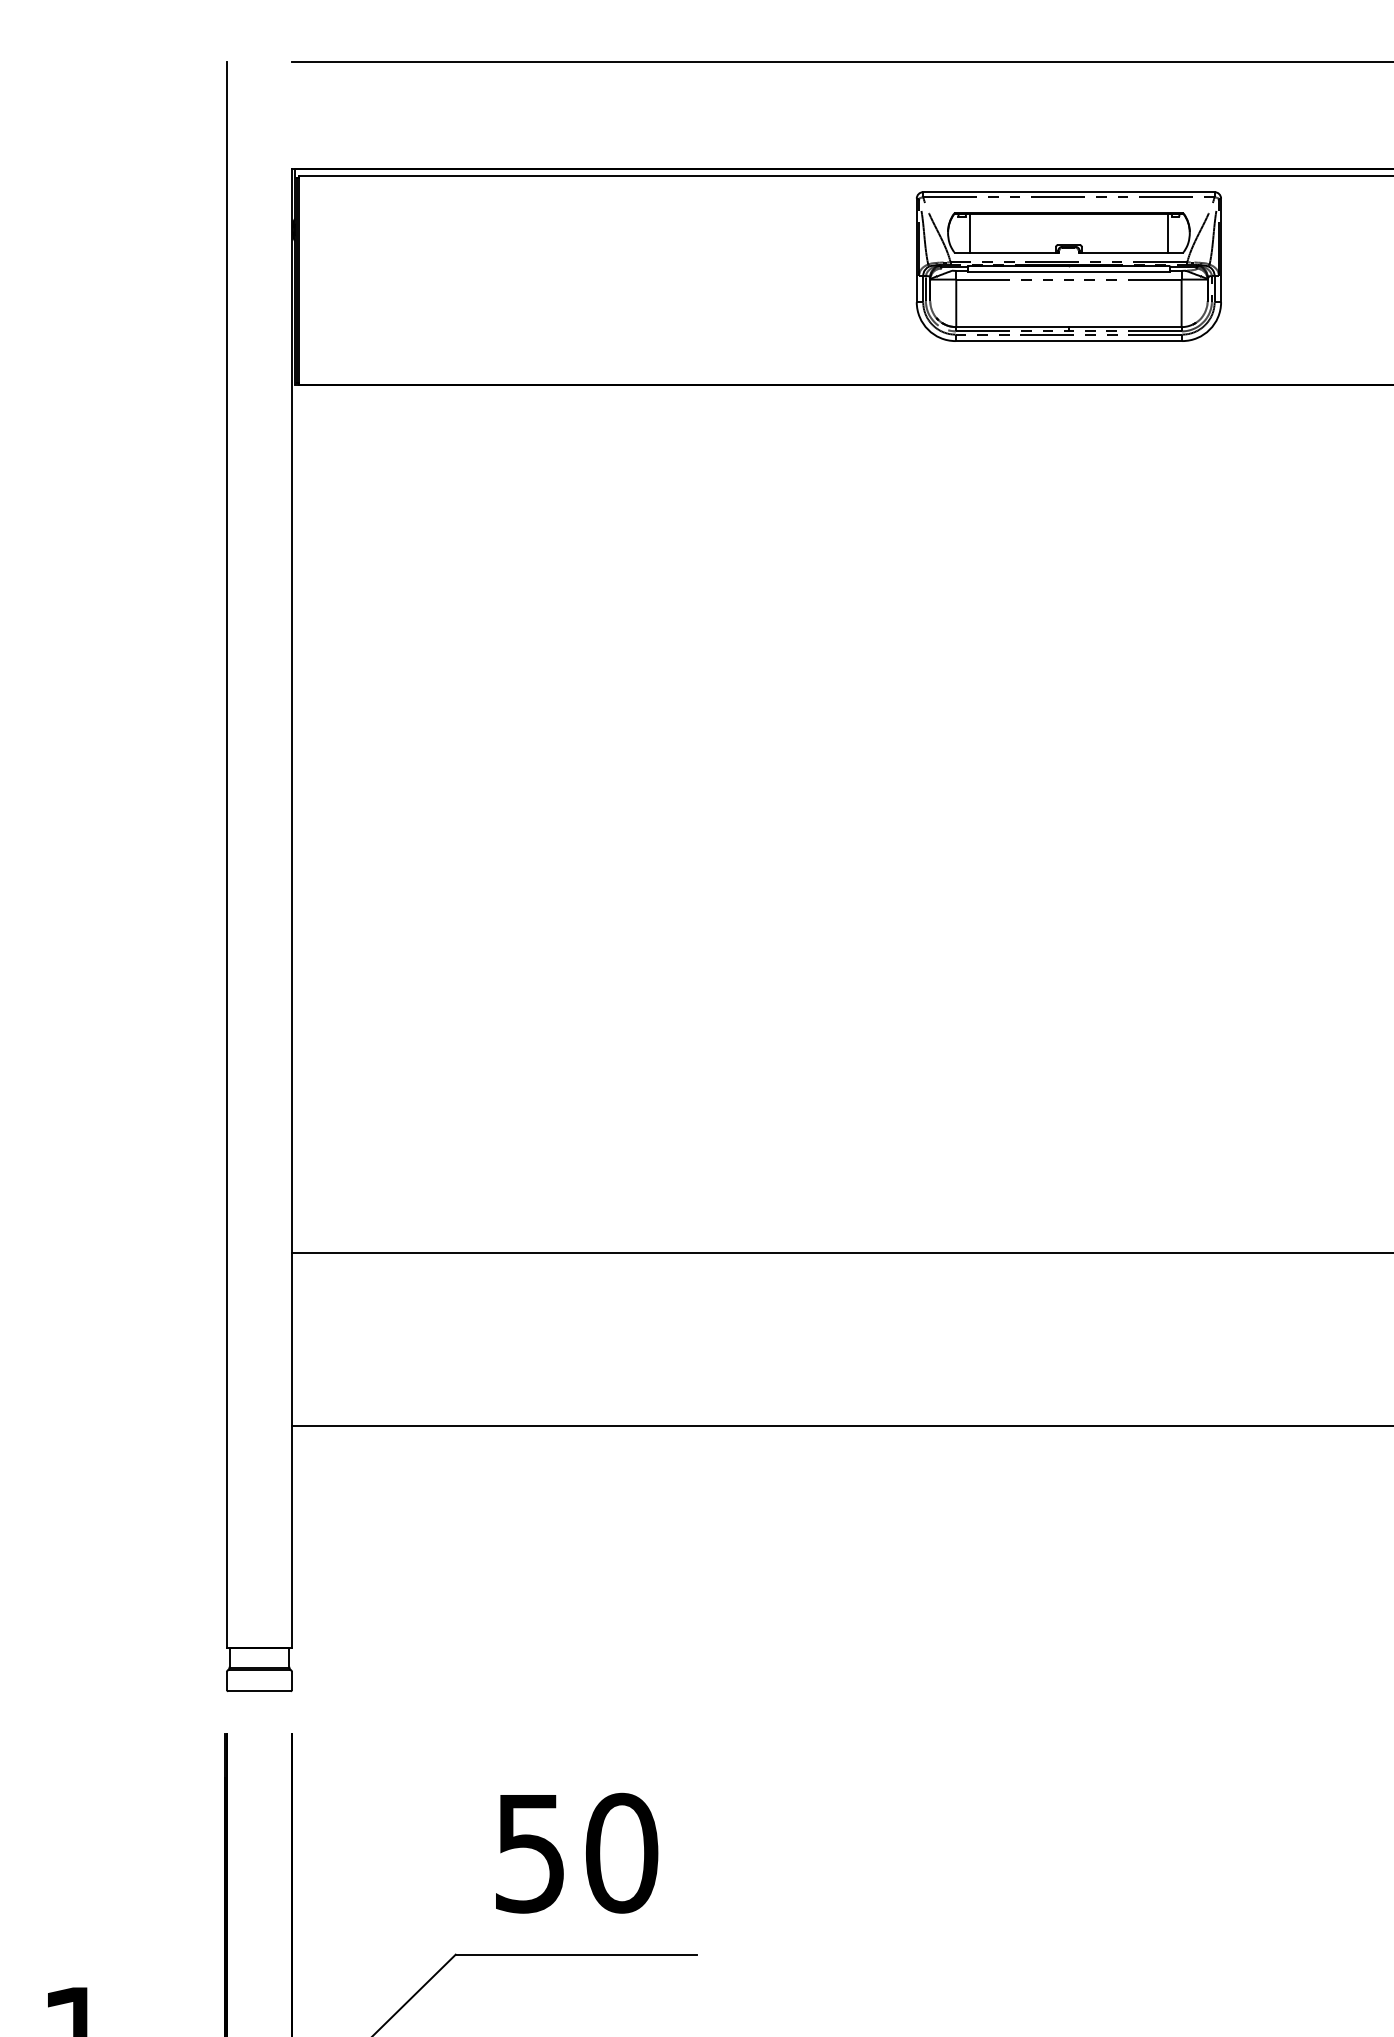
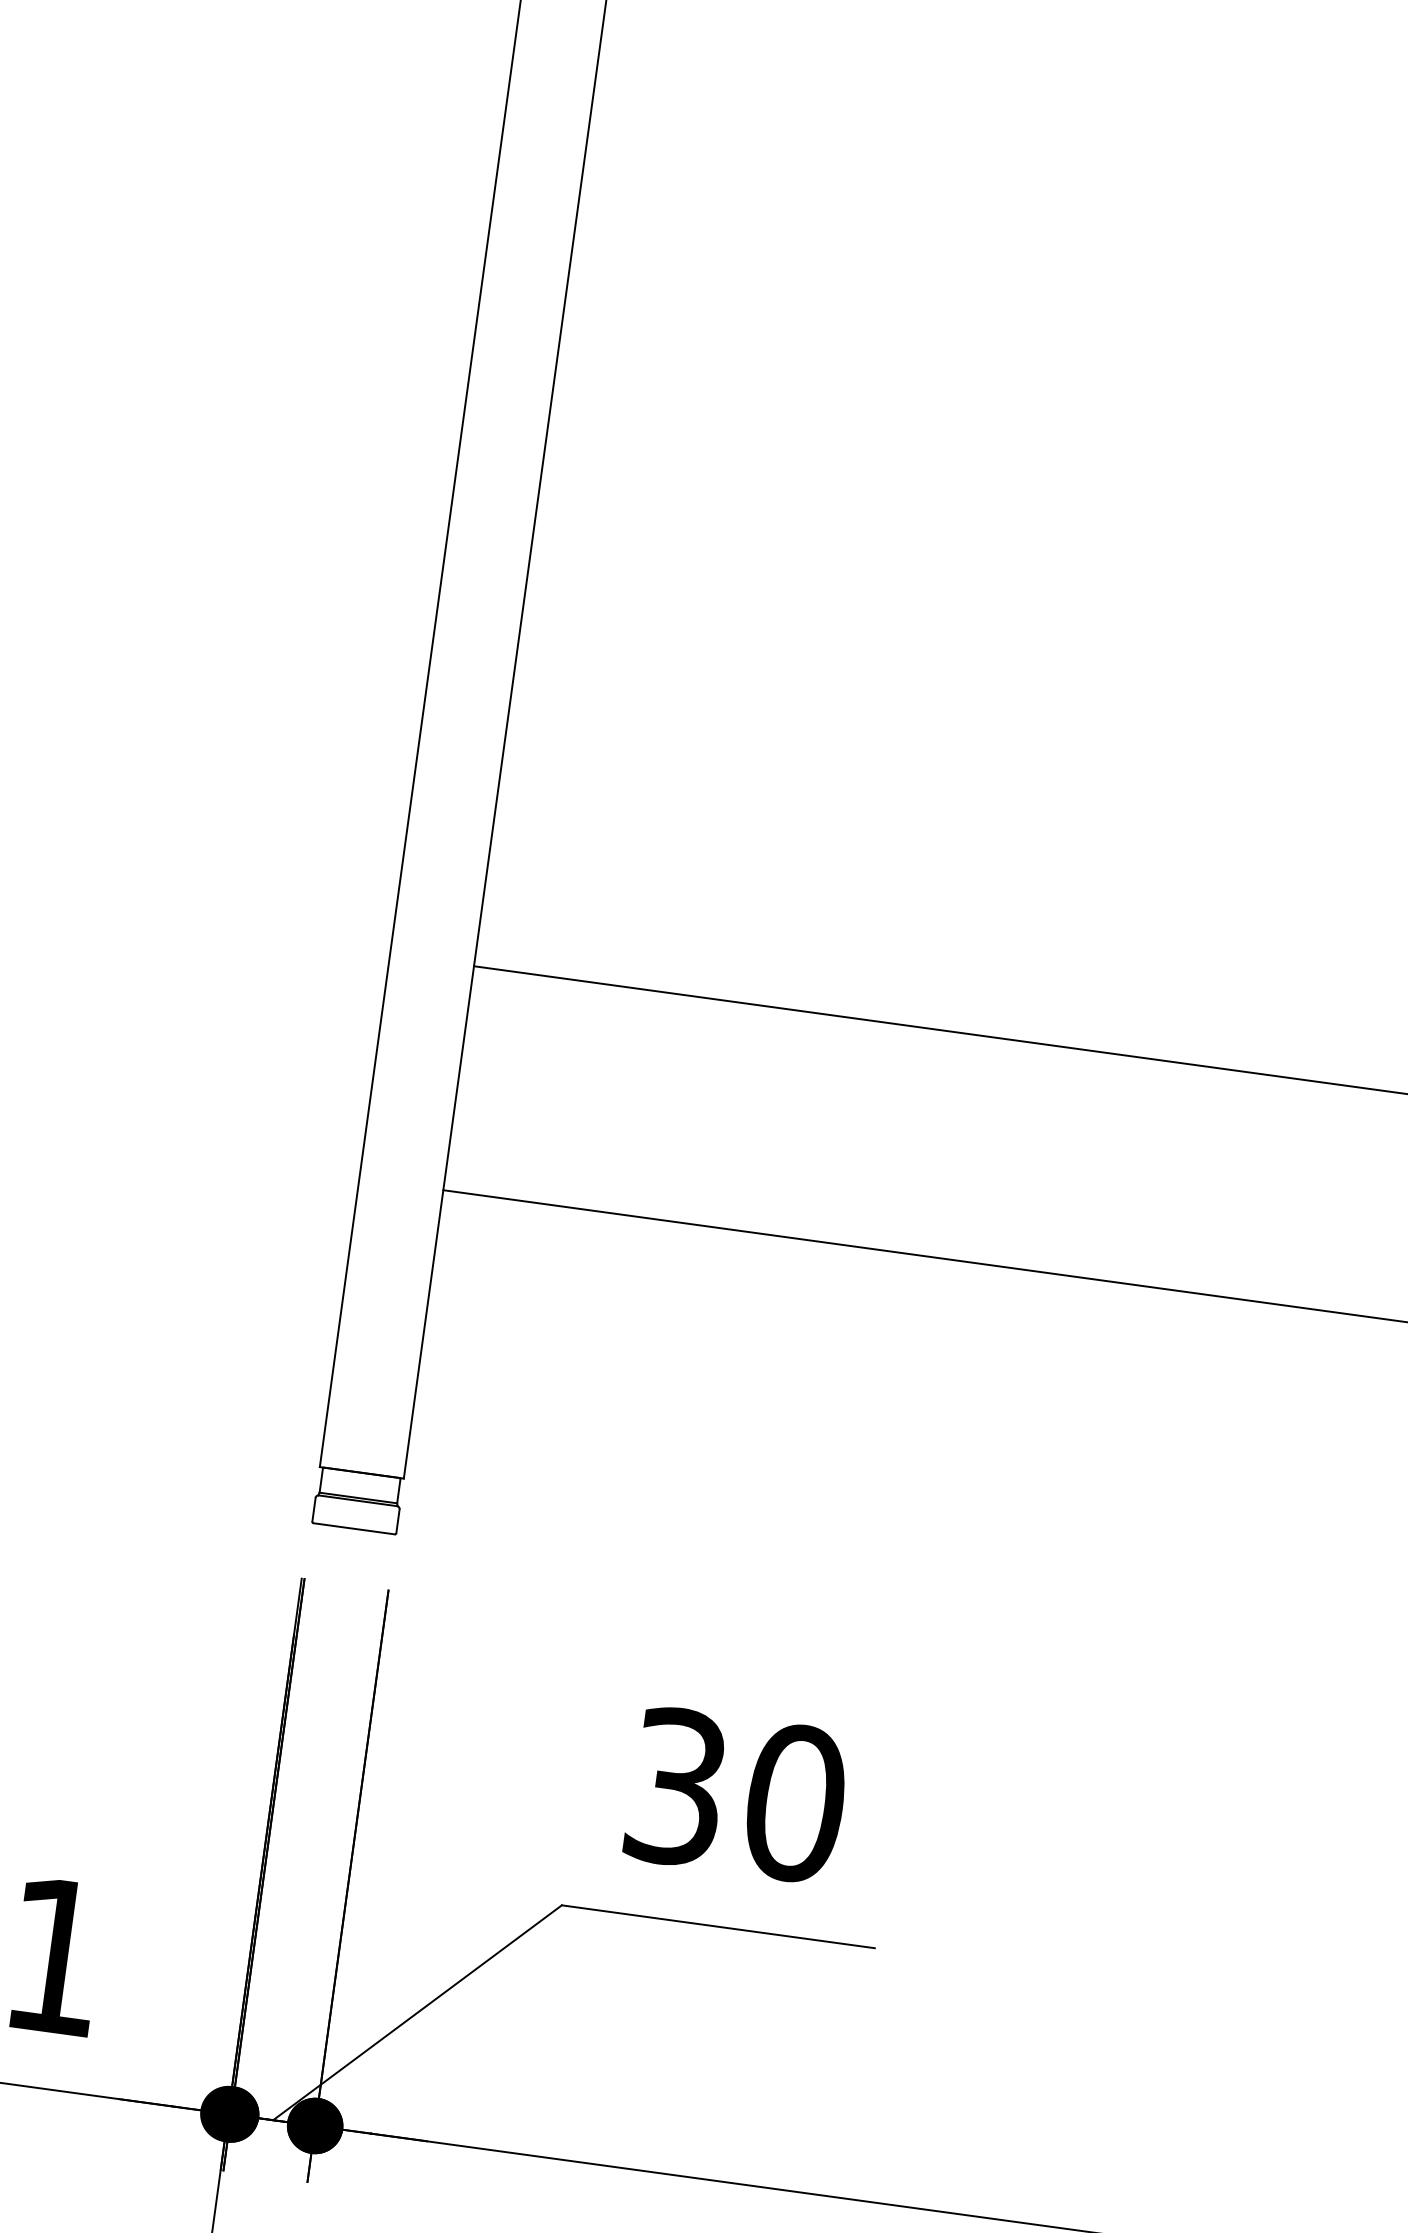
text: (529, 1852) -> (675, 1785), 50 -> 30

